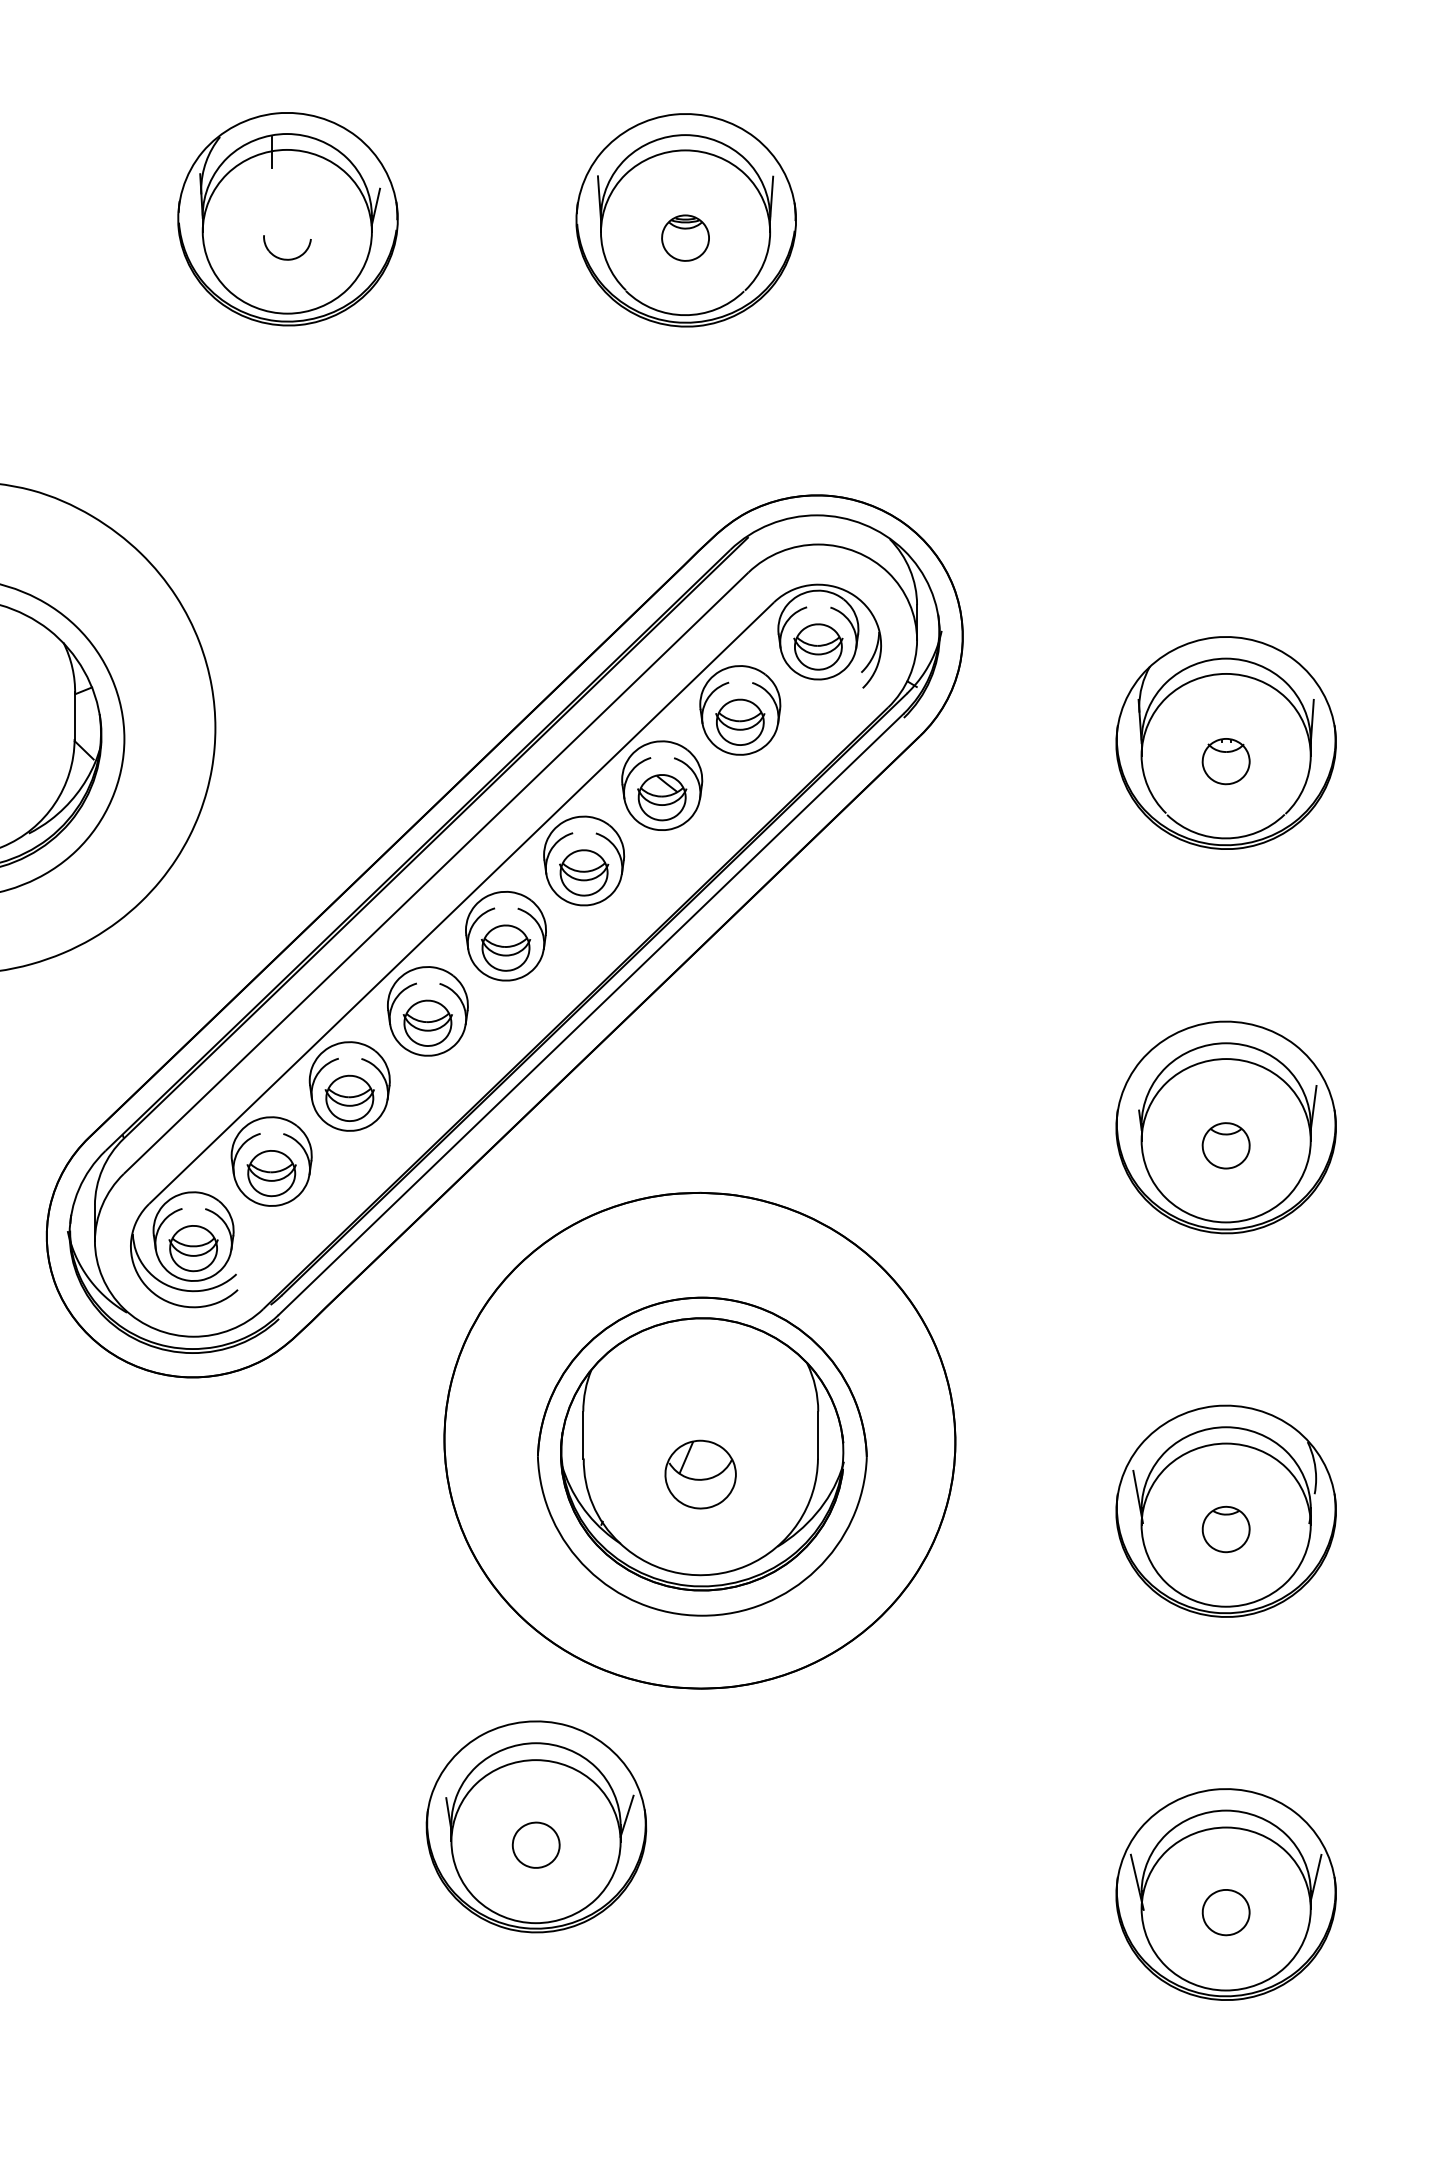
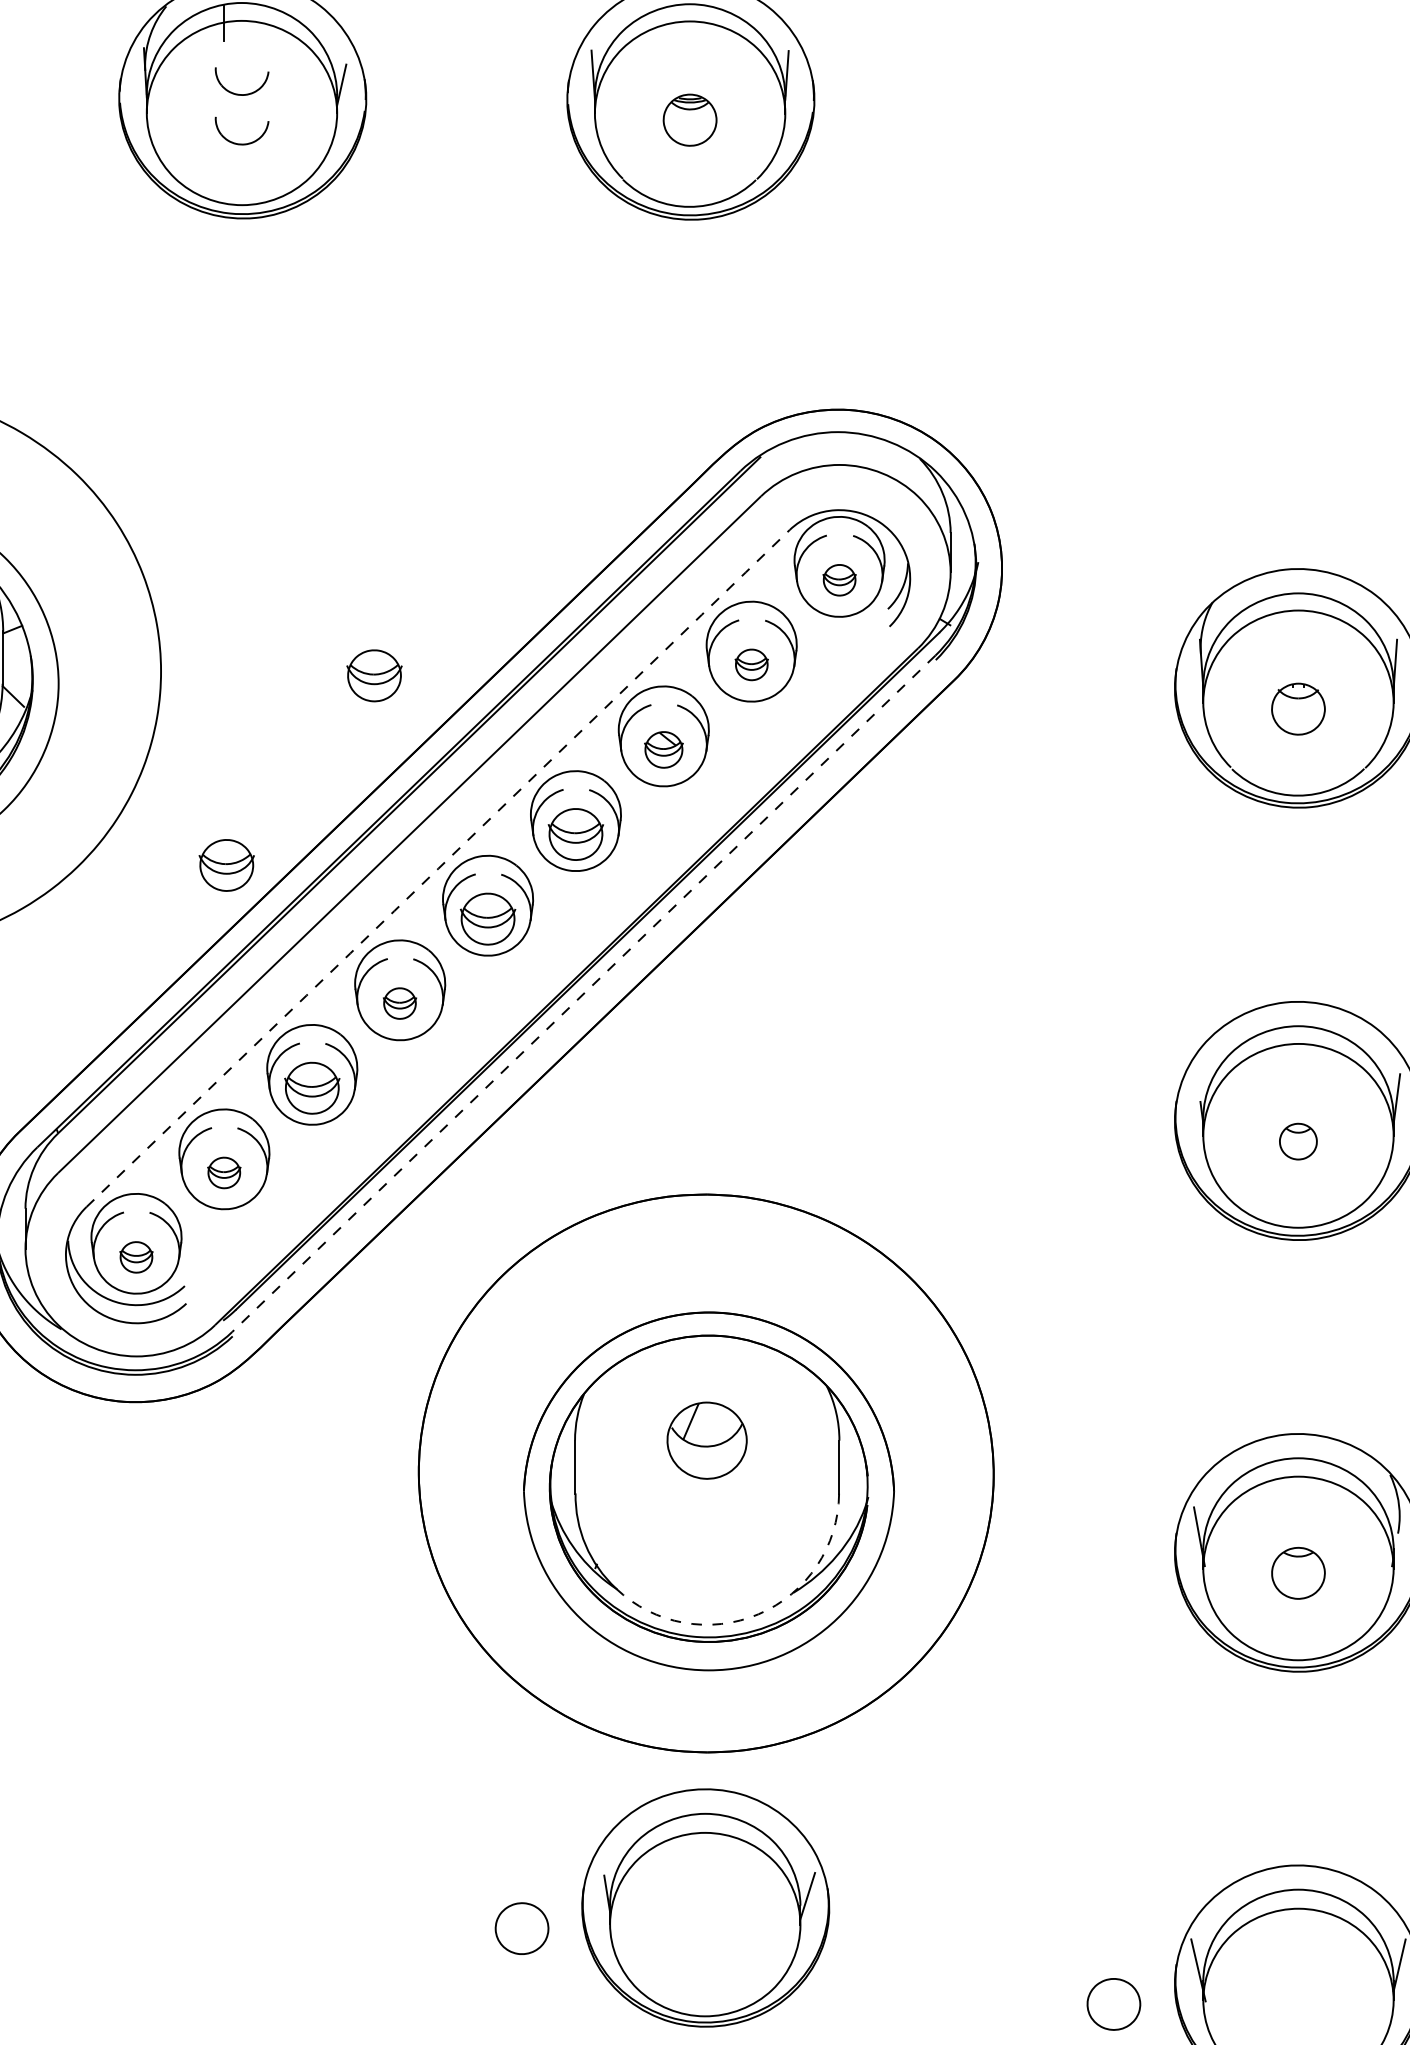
part: (287, 214) -> (242, 93), added
part: (818, 646) -> (839, 579), size x0.6
part: (740, 721) -> (751, 664), size x0.6
part: (405, 731) -> (374, 675), added
part: (662, 797) -> (664, 749), size x0.7
part: (273, 899) -> (226, 864), added
arc: (461, 903) -> (437, 868), solid -> dashed
line: (590, 1014) -> (583, 993), solid -> dashed
part: (427, 1022) -> (399, 1002), size x0.6
part: (1225, 1145) -> (1297, 1141), size x0.7
part: (271, 1173) -> (224, 1172), size x0.6
part: (193, 1248) -> (136, 1257), size x0.6
part: (700, 1474) -> (706, 1440), moved
arc: (746, 1565) -> (758, 1613), solid -> dashed
part: (536, 1826) -> (705, 1907), moved
part: (1225, 1912) -> (1113, 2004), moved

